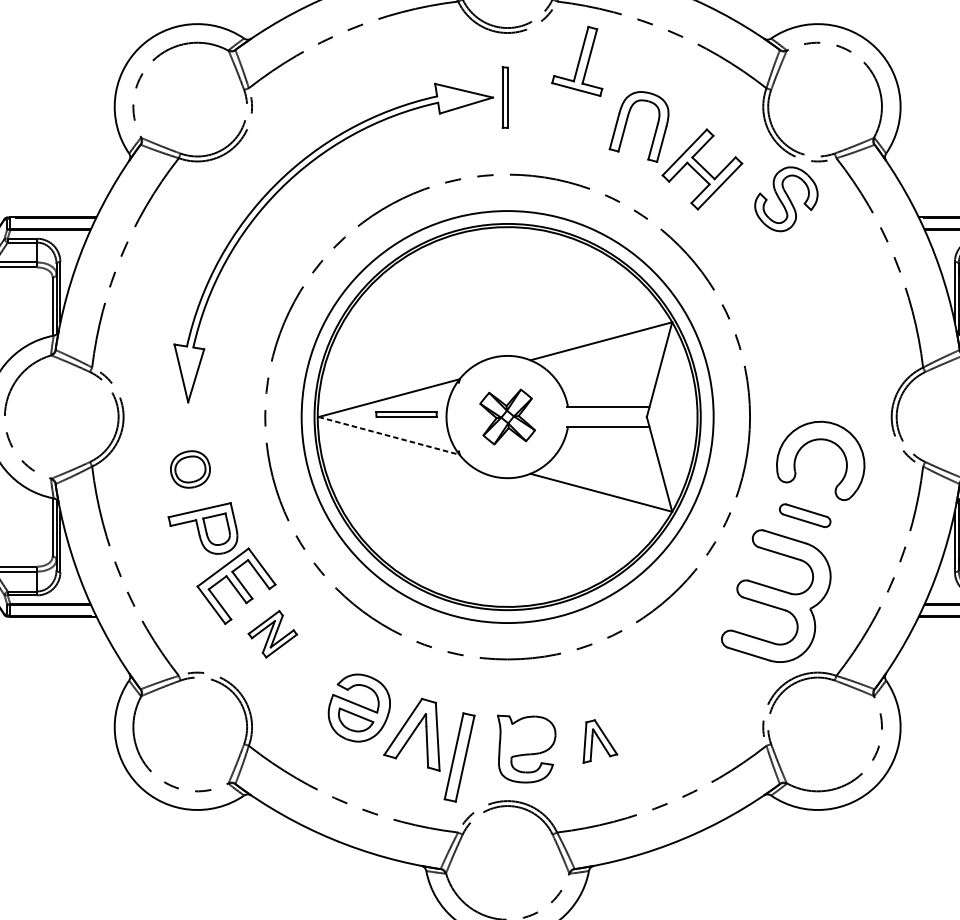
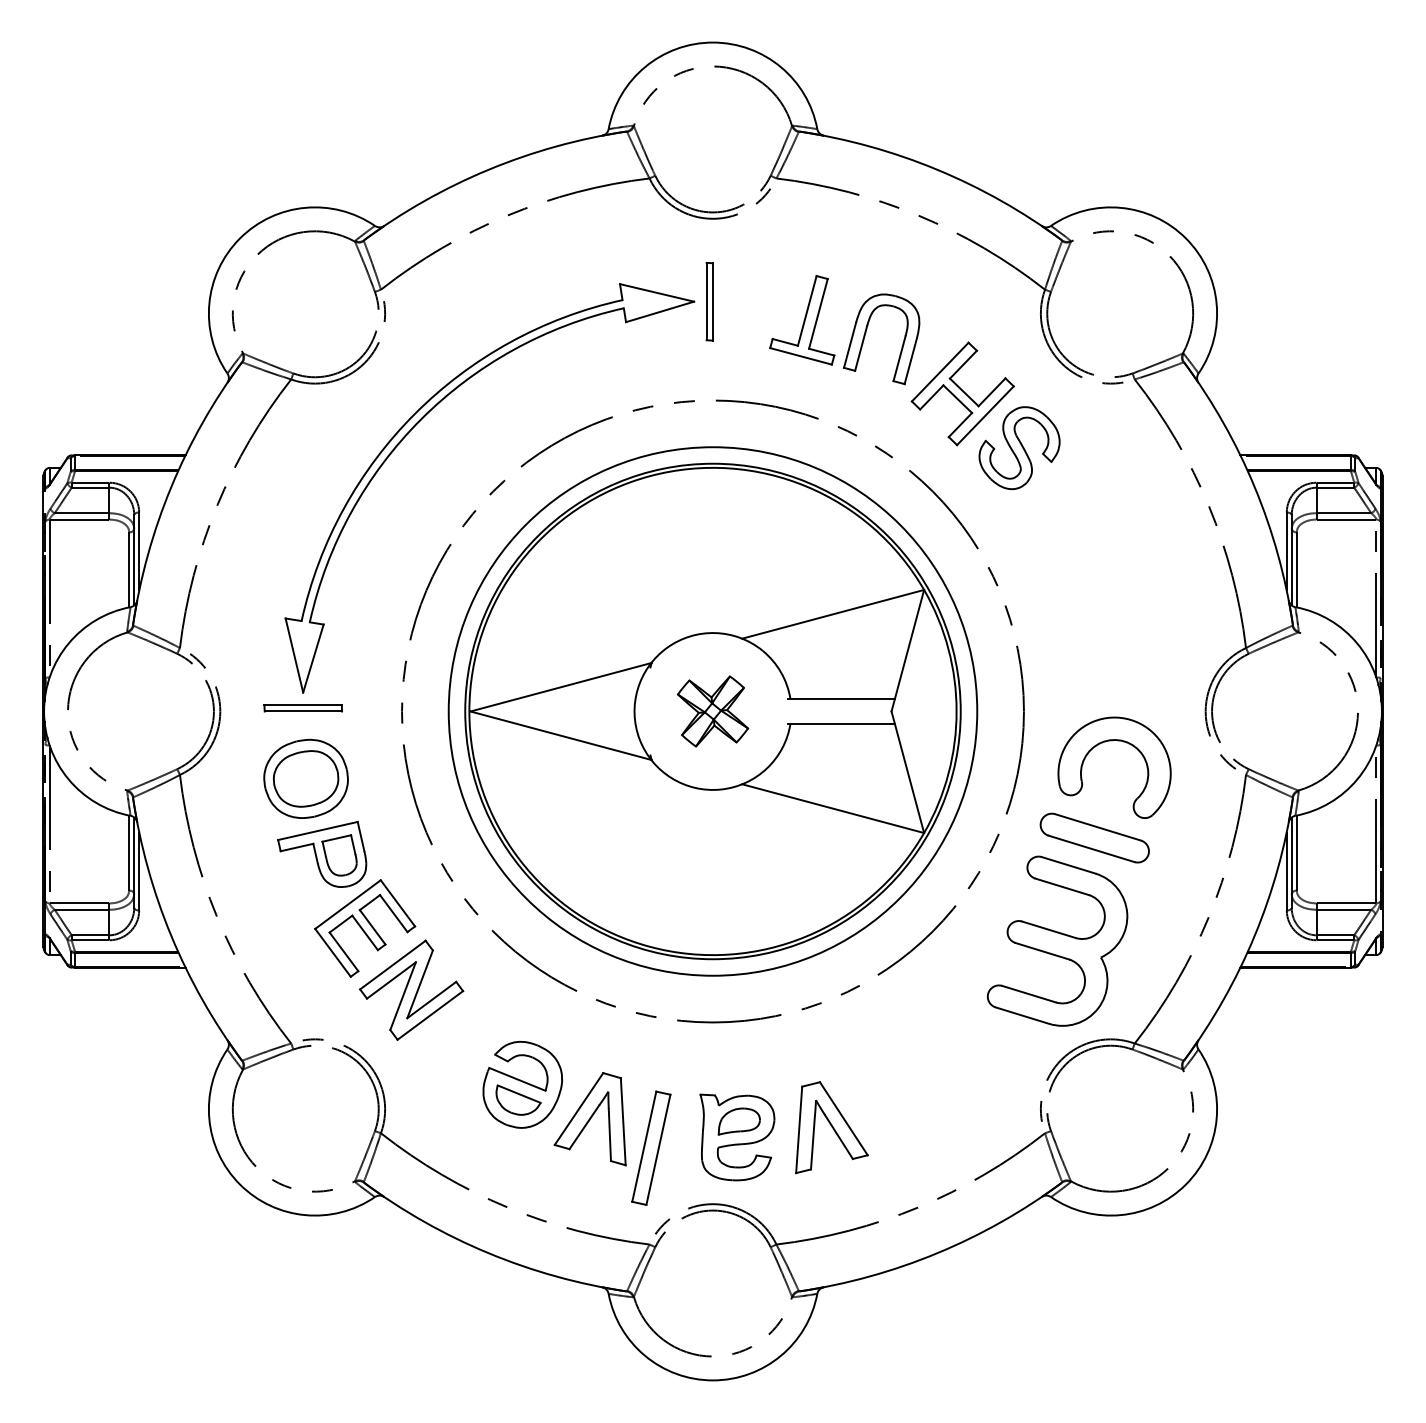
part: (577, 61) -> (802, 320), moved
part: (786, 199) -> (1019, 448), moved
part: (405, 414) -> (302, 708), moved
line: (389, 435) -> (561, 735), dashed -> solid
part: (190, 469) -> (305, 778), size x1.67
part: (805, 515) -> (1094, 837), size x1.67
part: (272, 633) -> (411, 989), size x1.67
part: (527, 736) -> (738, 1121), added
part: (600, 741) -> (831, 1127), size x1.67

